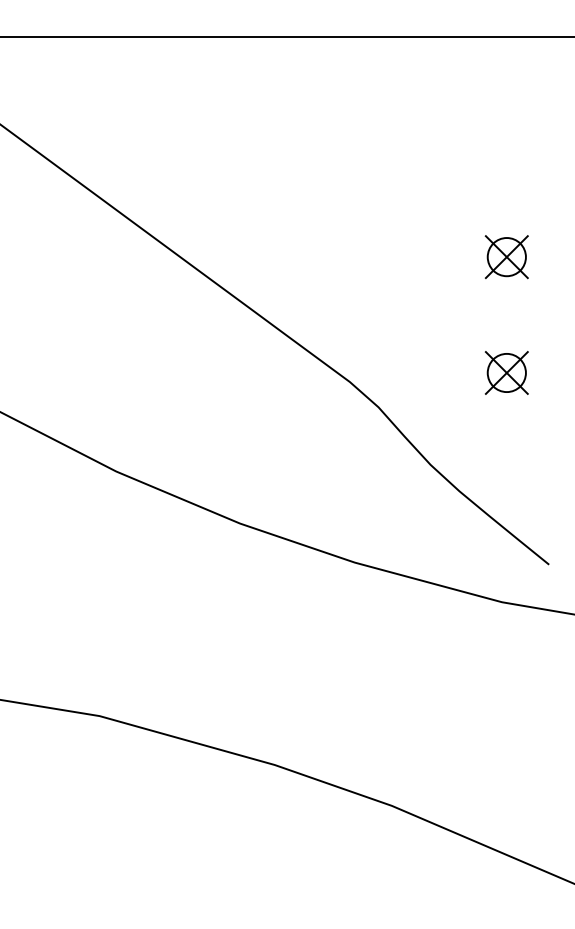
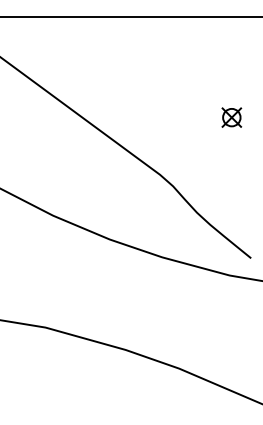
part: (506, 372) -> (231, 170), removed

